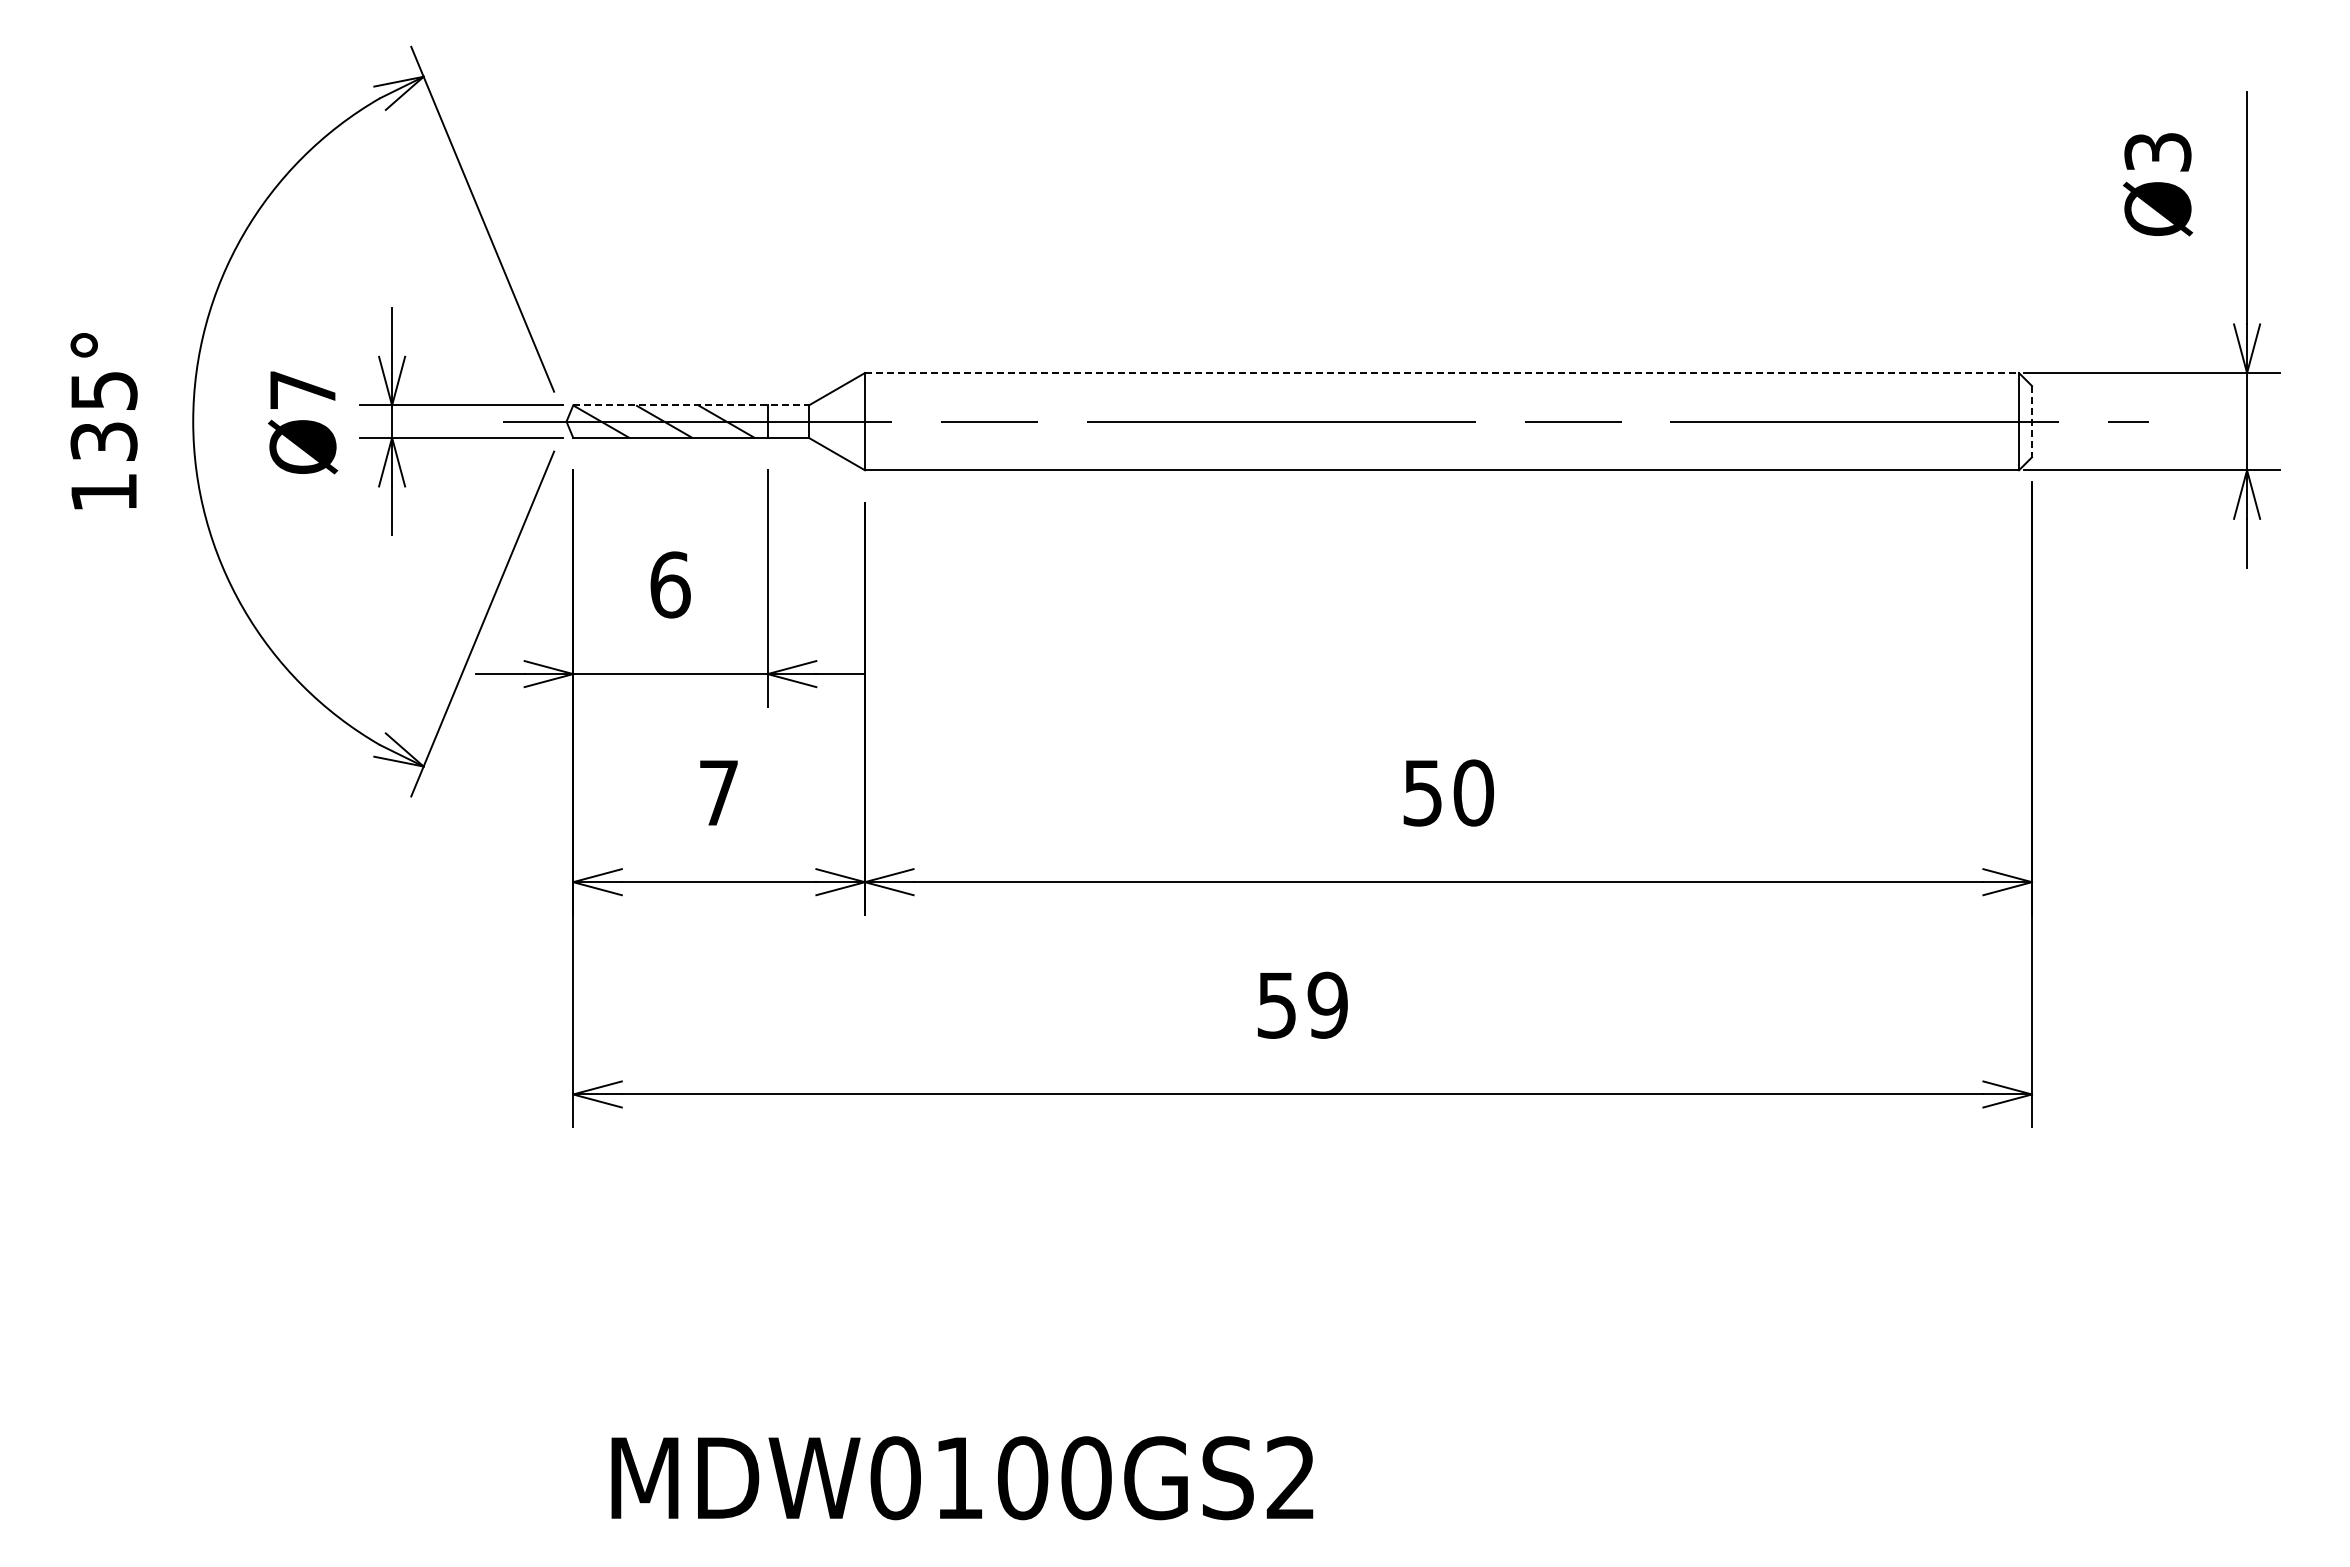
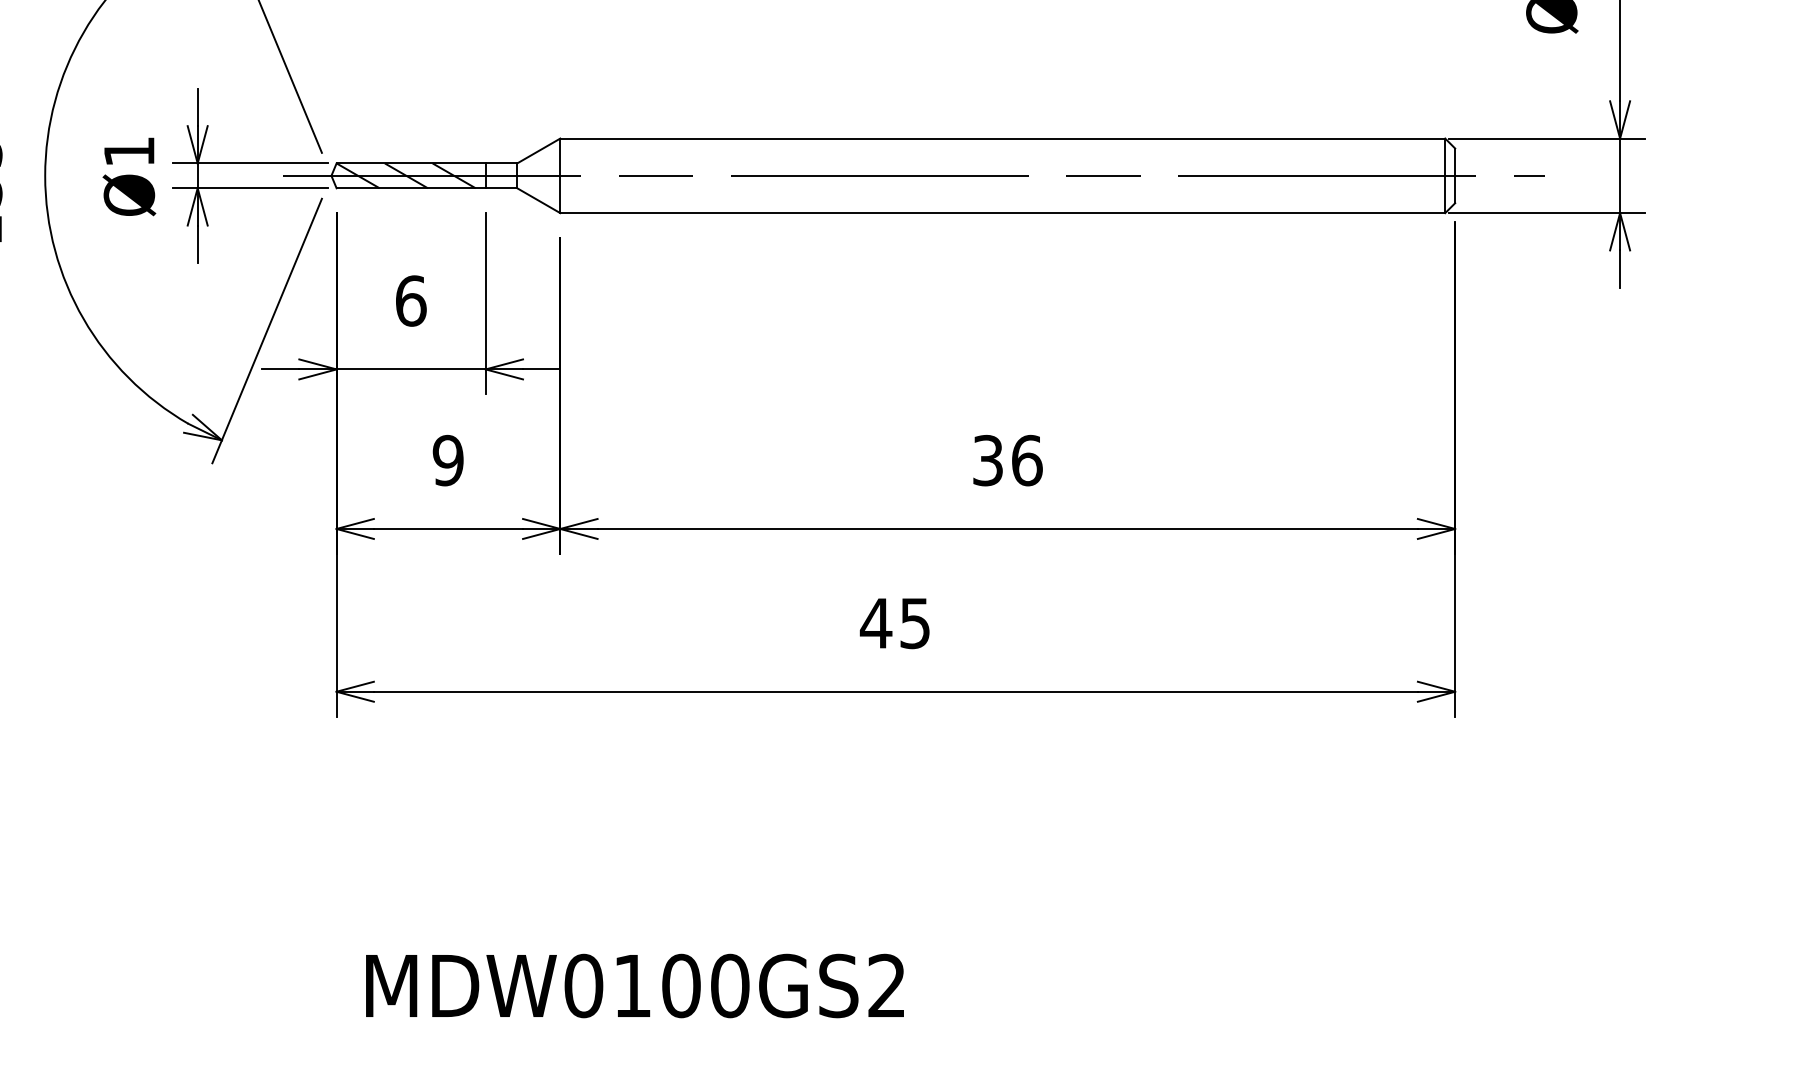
line: (1442, 373) -> (1003, 138), dashed -> solid
text: (302, 389) -> (128, 151), Ø7 -> Ø1
line: (691, 405) -> (427, 163), dashed -> solid
line: (2032, 421) -> (1455, 175), dashed -> solid
text: (718, 792) -> (447, 460), 7 -> 9
text: (1449, 792) -> (1008, 460), 50 -> 36
text: (1301, 1004) -> (895, 622), 59 -> 45

